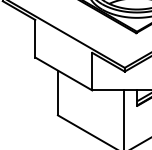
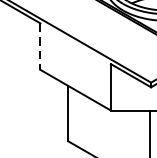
line: (35, 38) -> (40, 46), solid -> dashed

